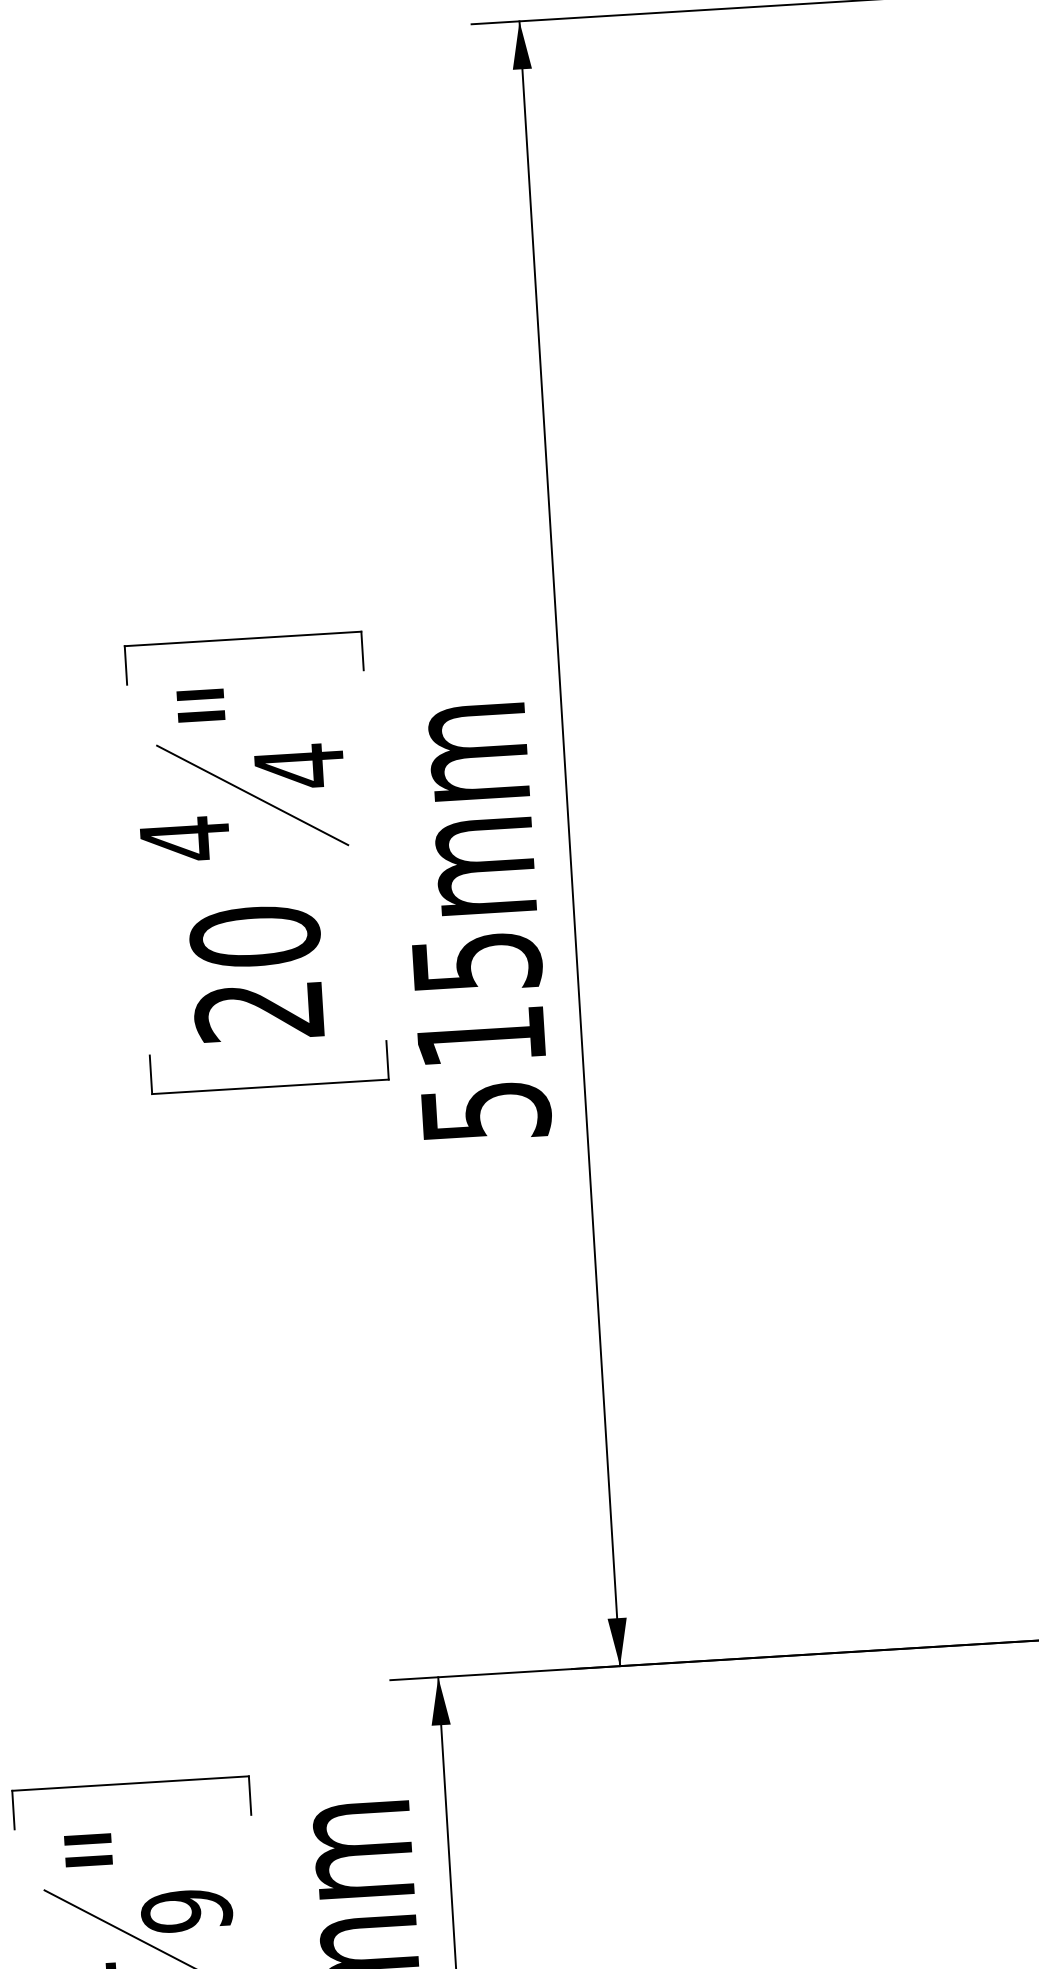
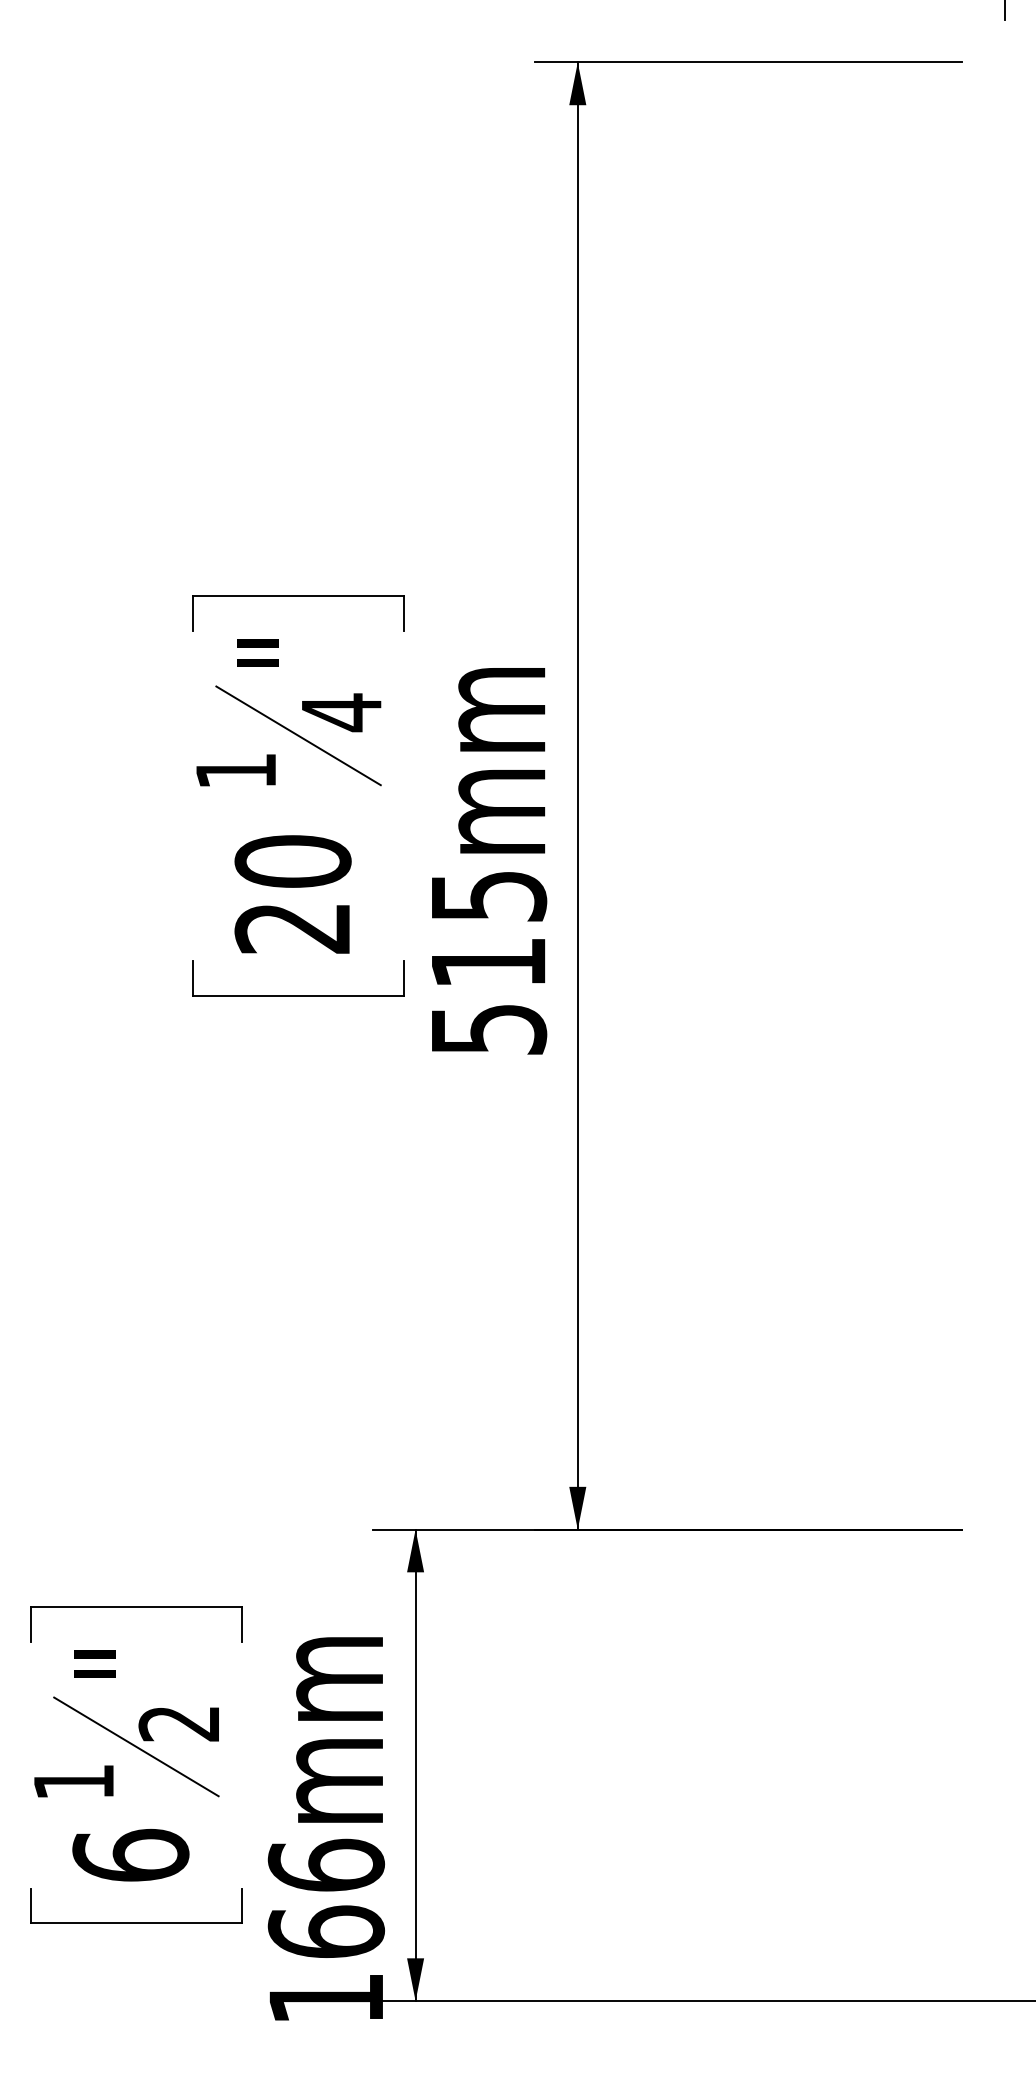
text: (184, 838) -> (235, 770), 4 -> 1
text: (186, 1910) -> (179, 1723), 9 -> 2

